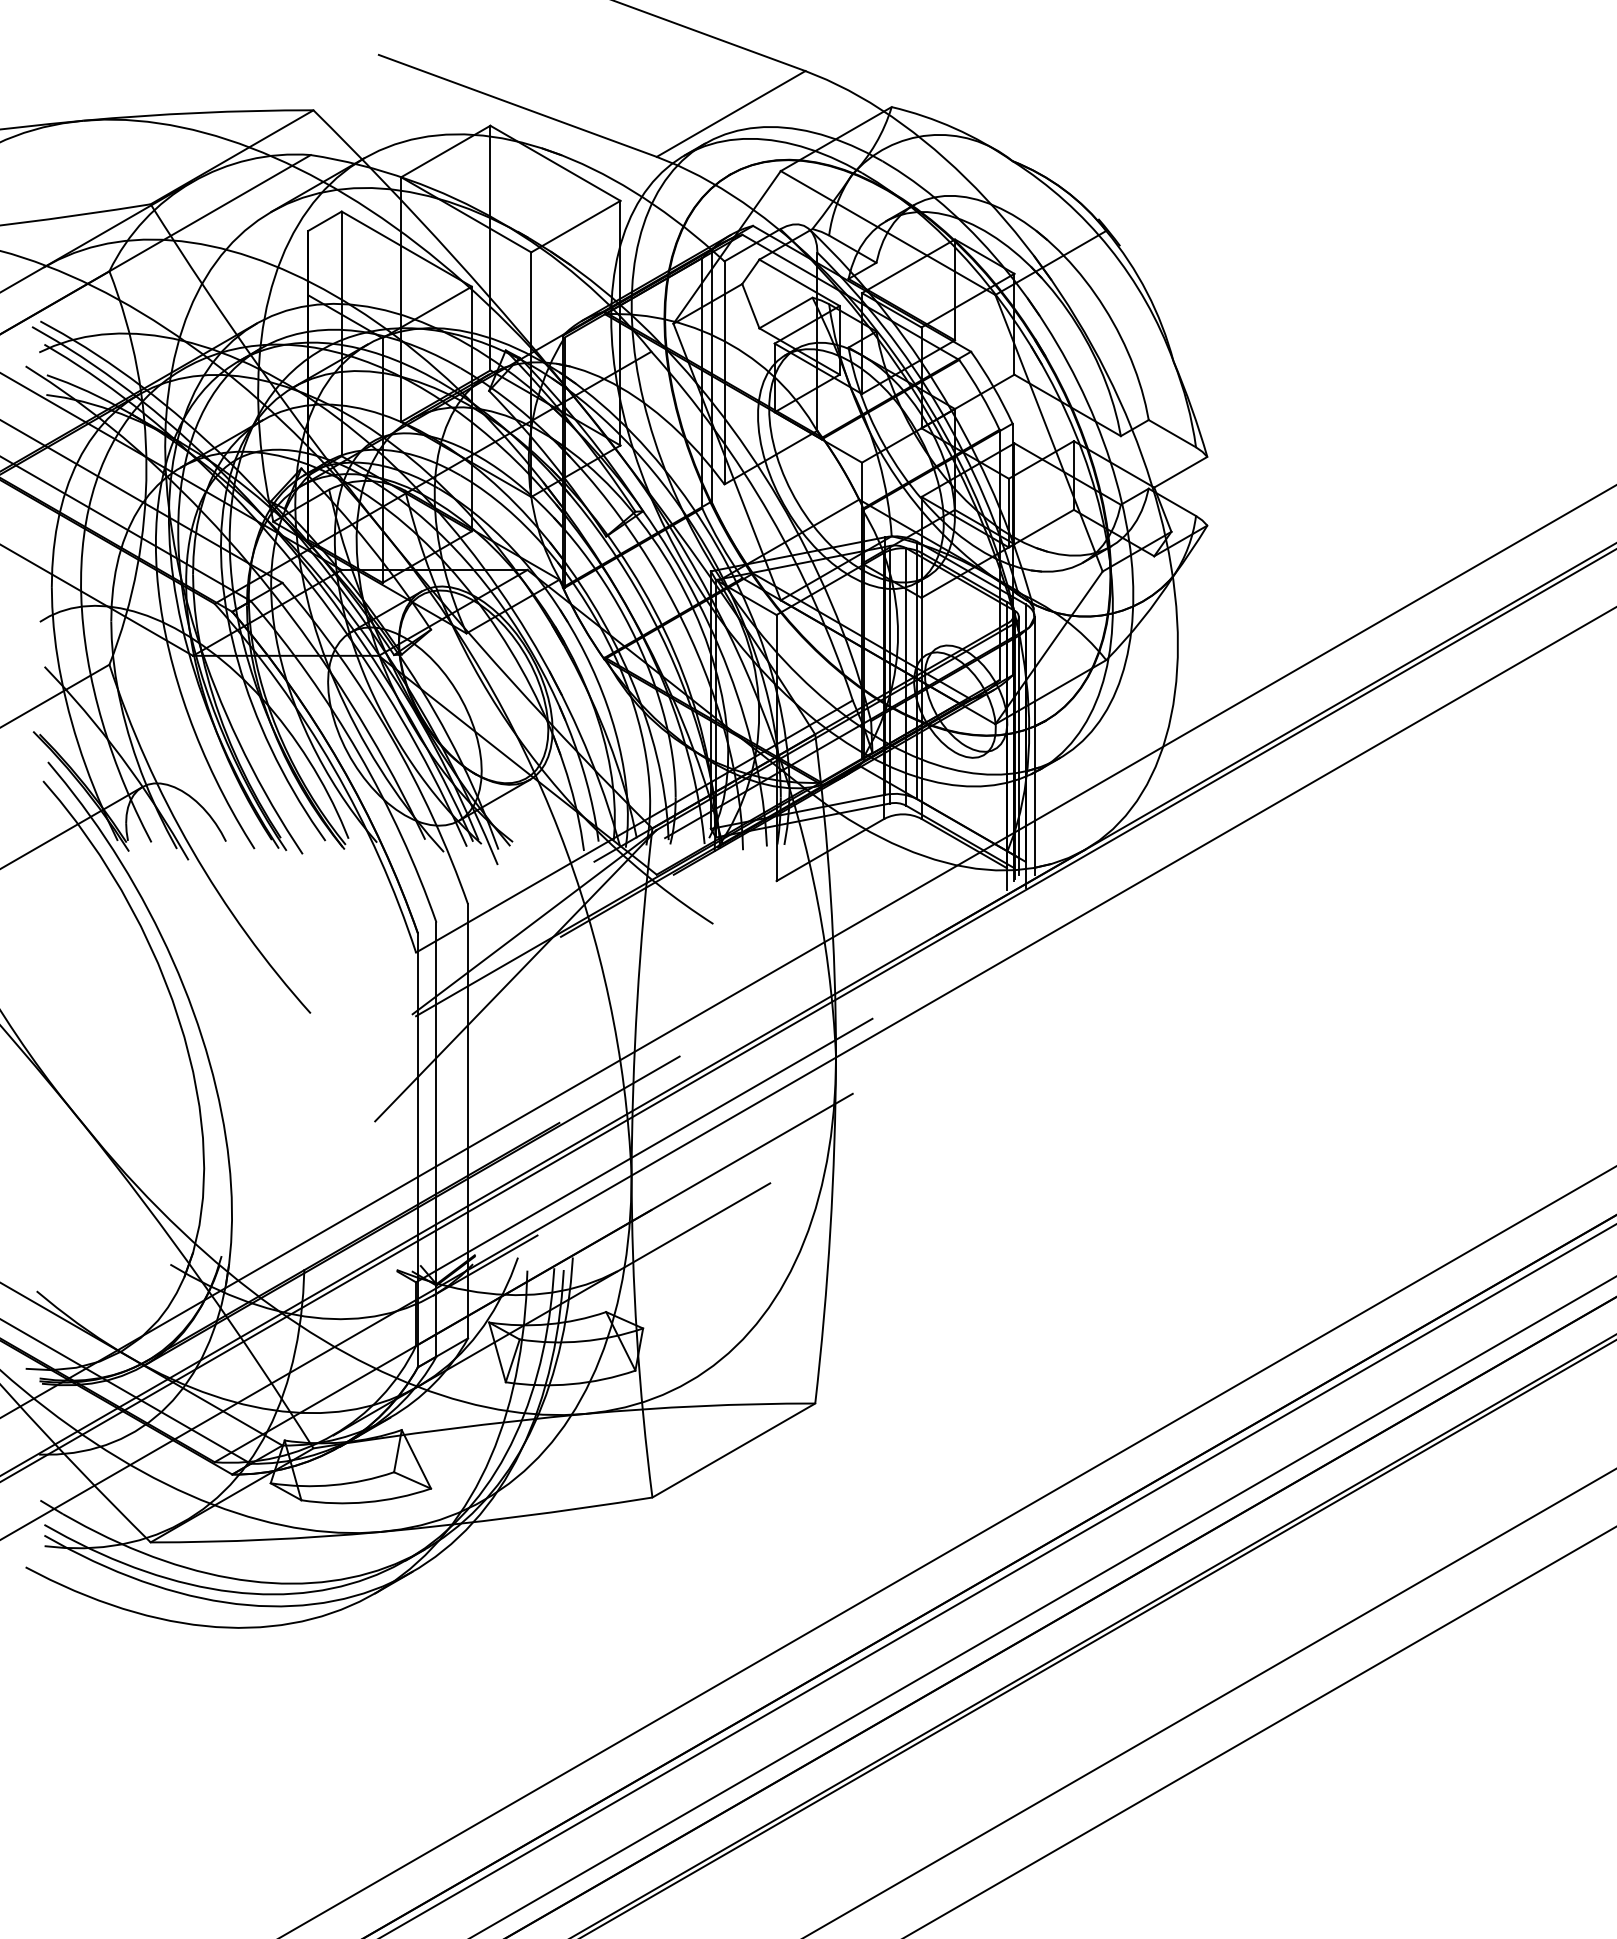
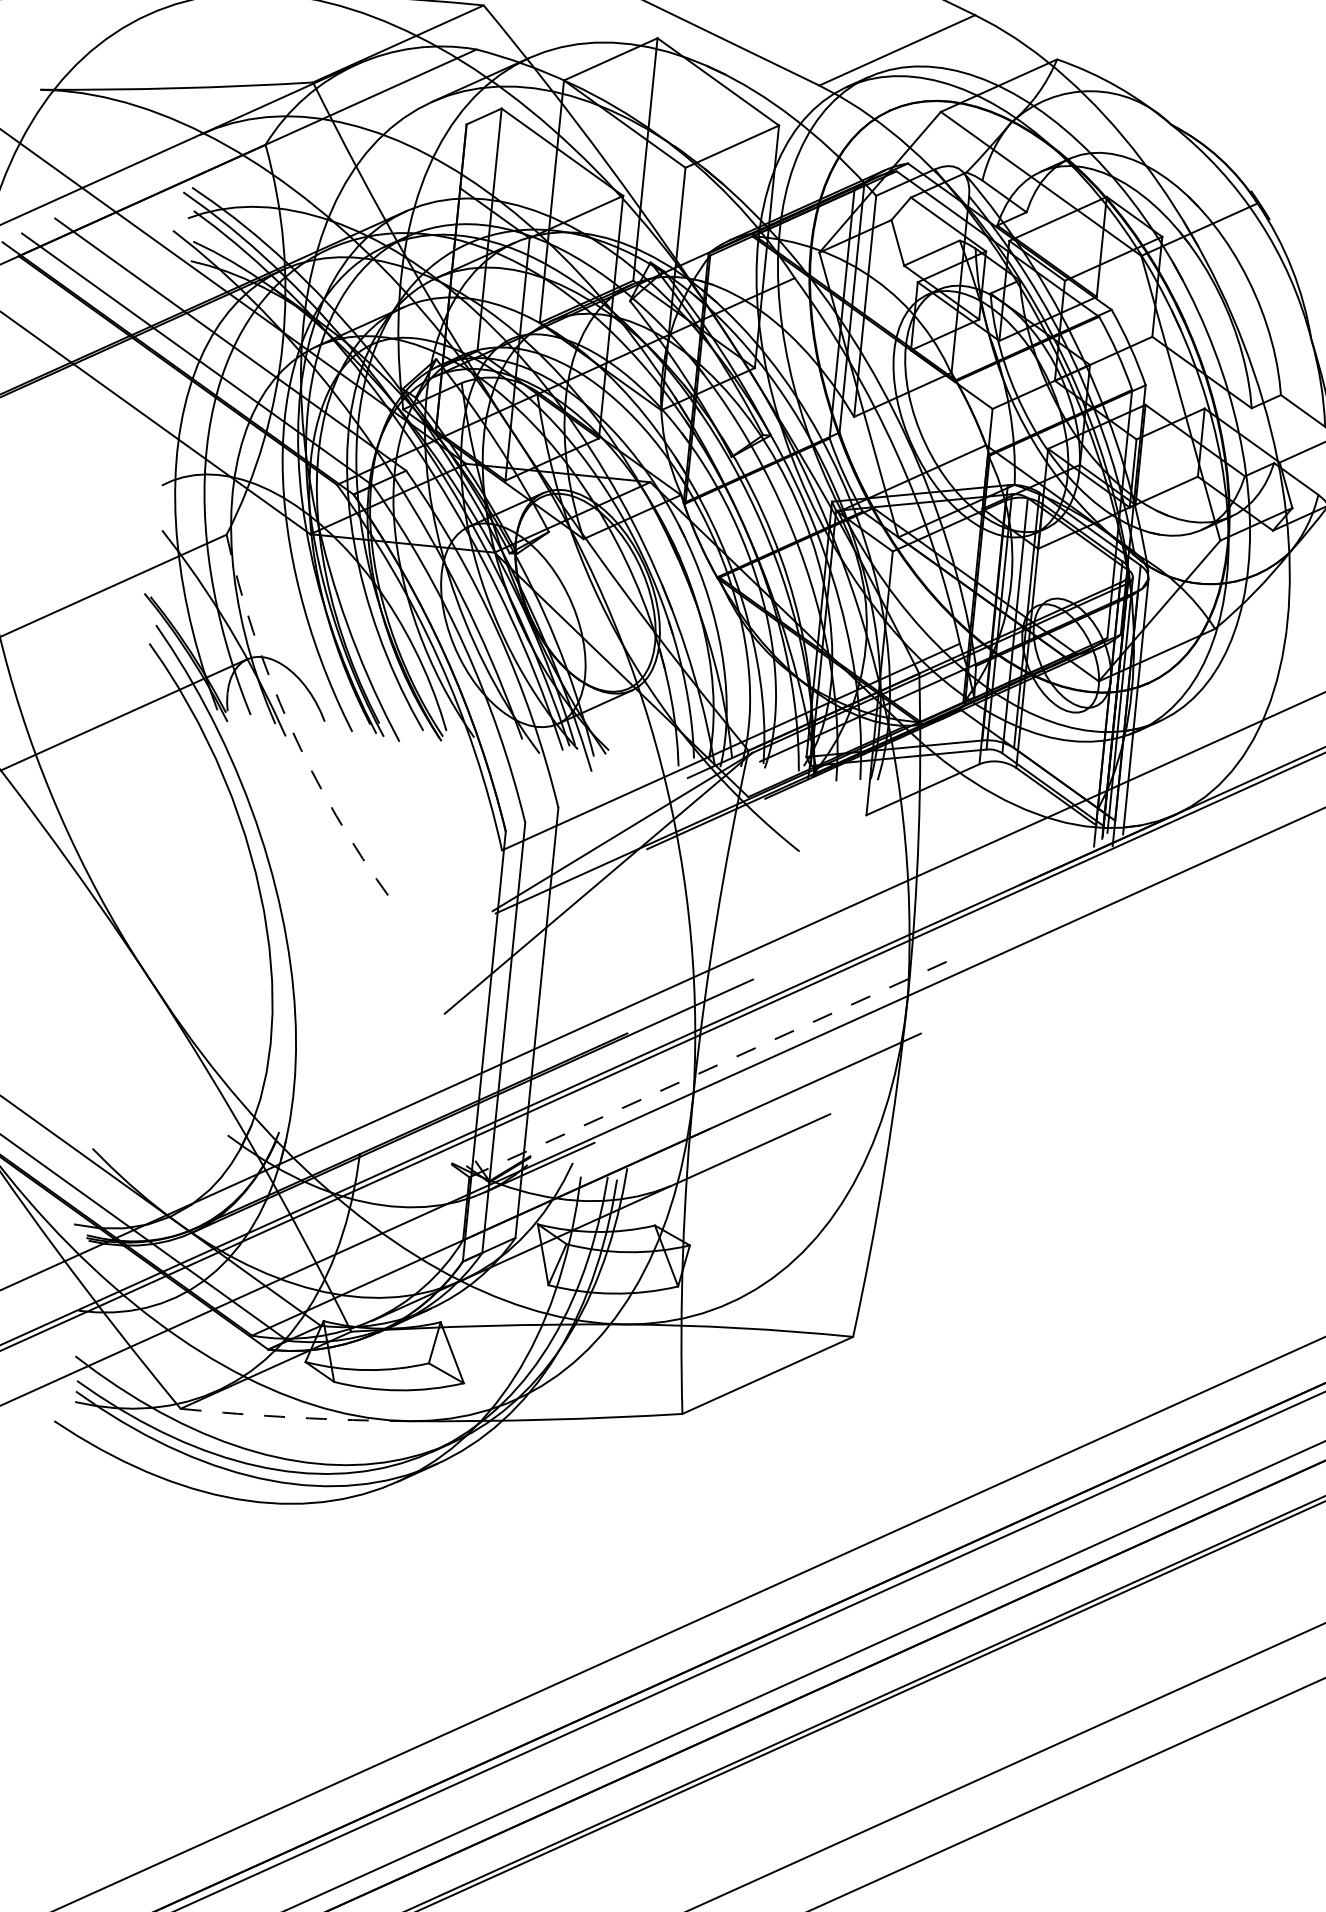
arc: (191, 849) -> (289, 726), solid -> dashed
line: (644, 1150) -> (708, 1069), solid -> dashed
arc: (265, 1539) -> (294, 1417), solid -> dashed

